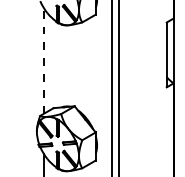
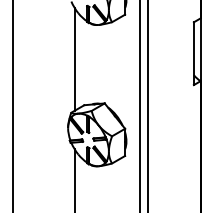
line: (43, 59) -> (74, 58), dashed -> solid

